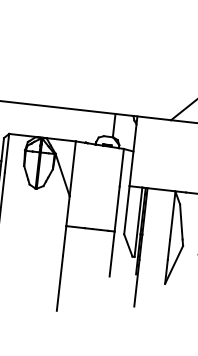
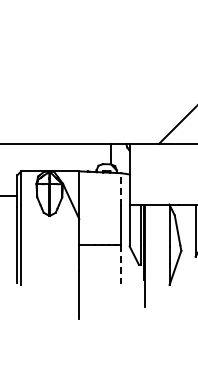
line: (122, 167) -> (121, 189), solid -> dashed
line: (112, 254) -> (121, 264), solid -> dashed

